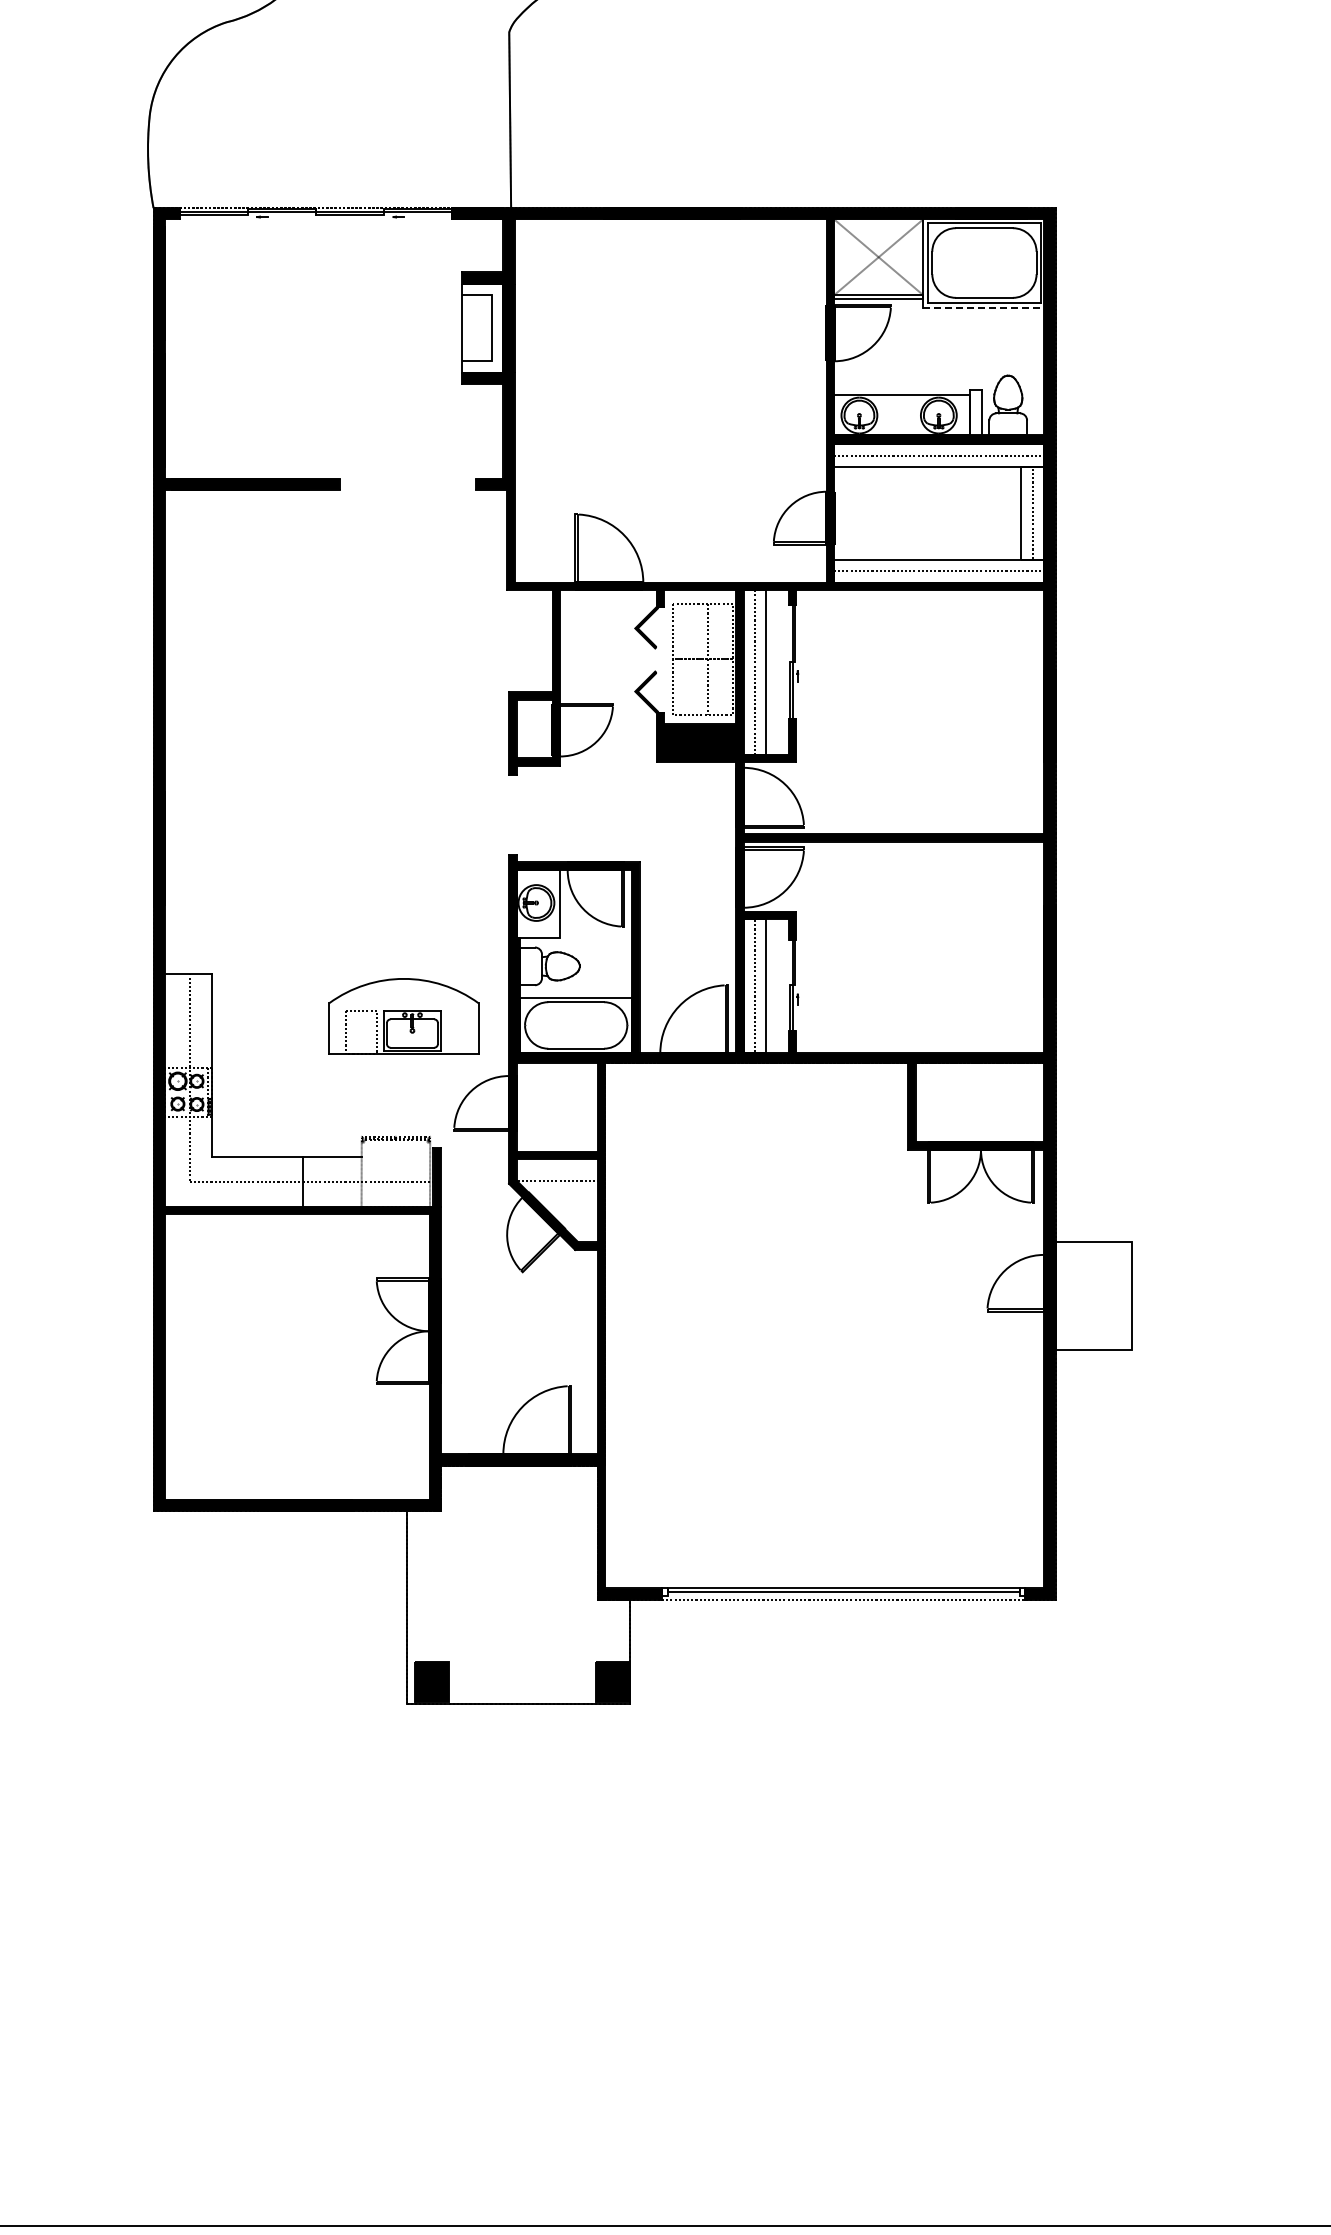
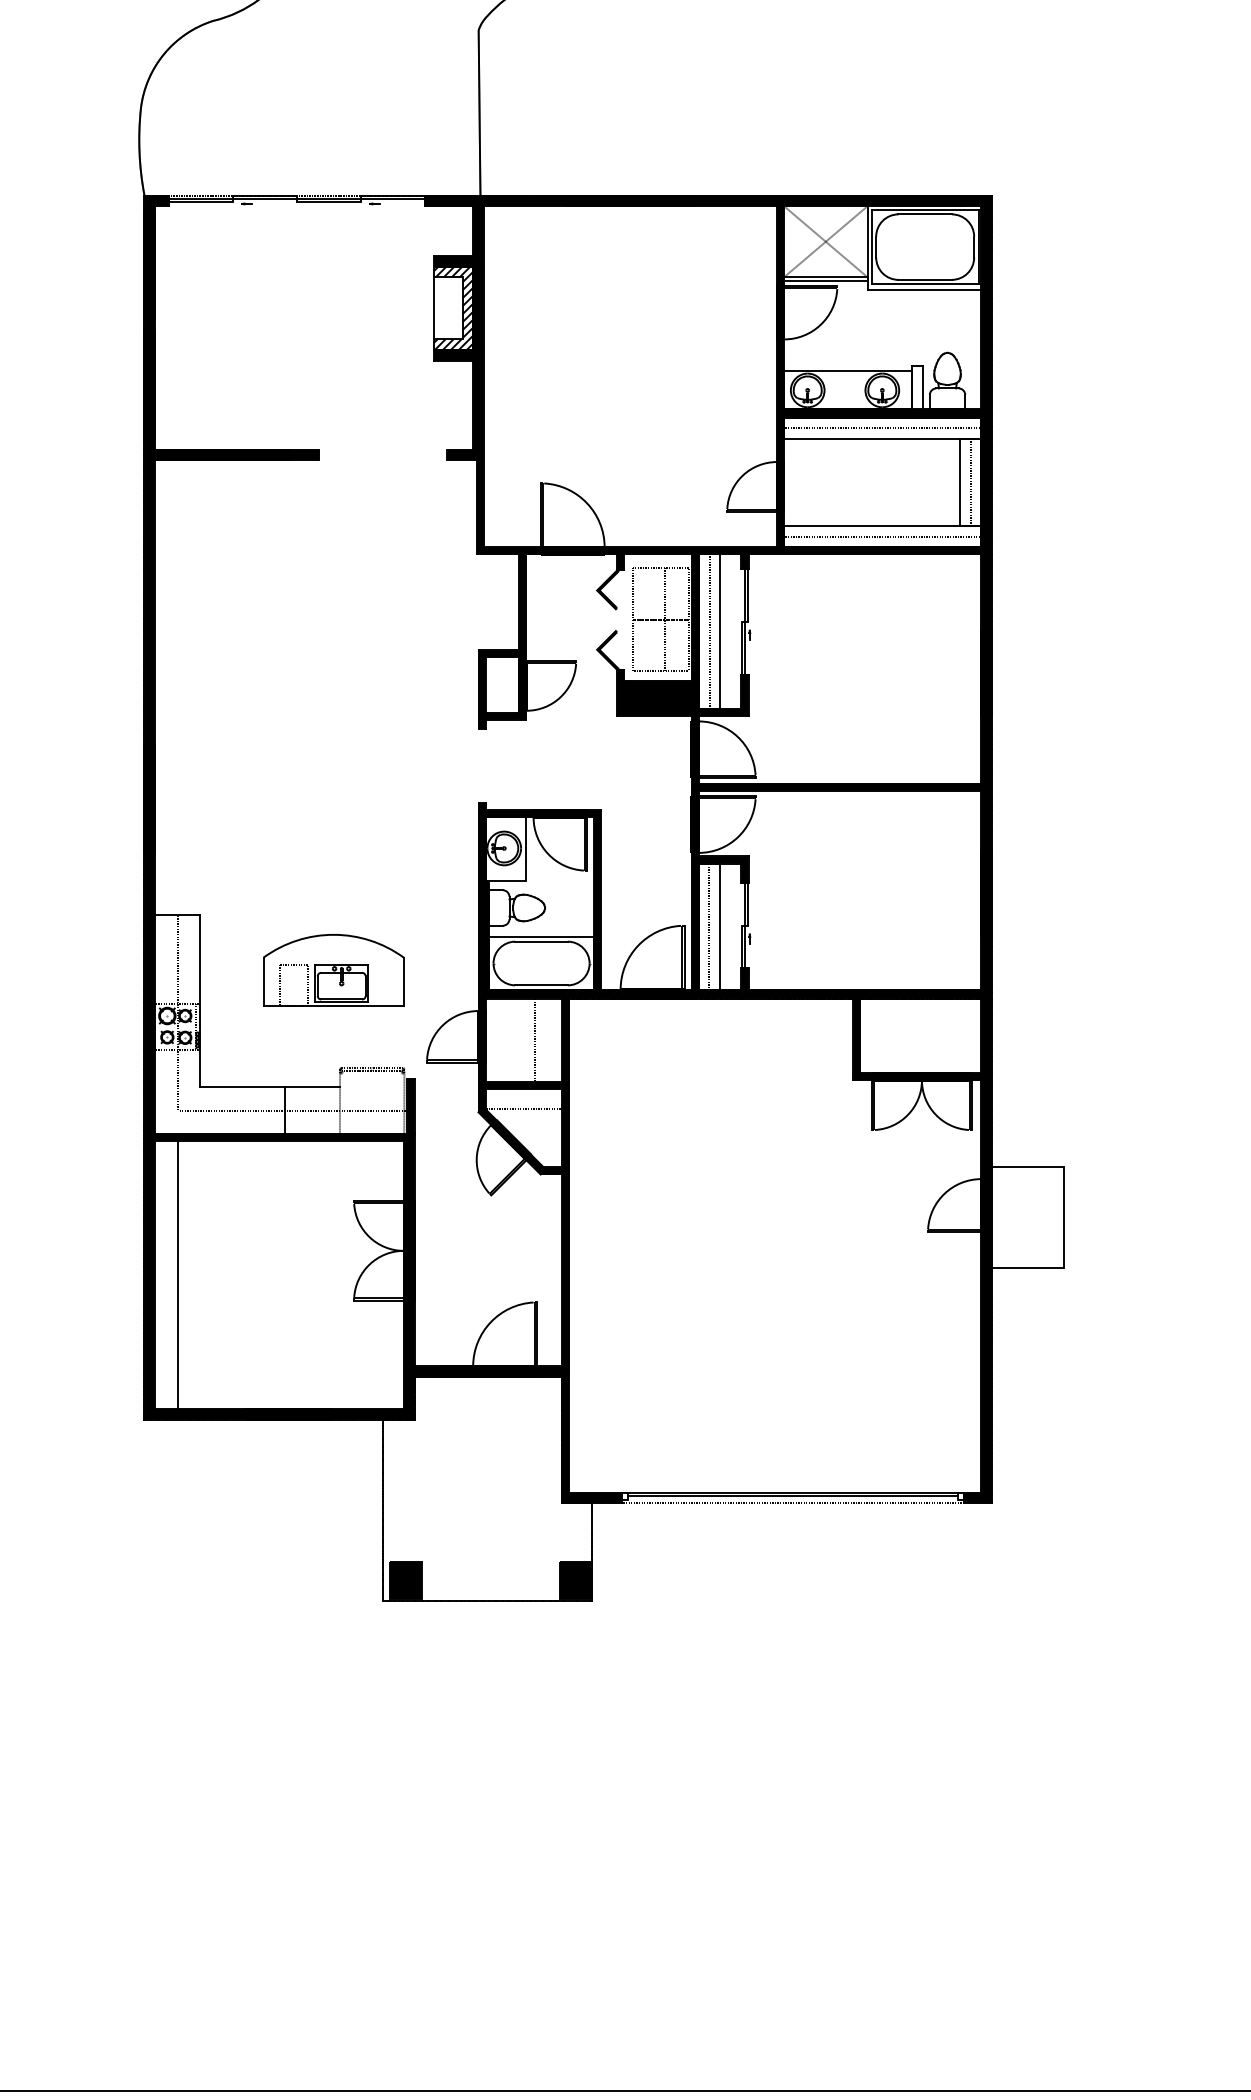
line: (983, 308) -> (924, 289), dashed -> solid
hatch: (482, 327) -> (453, 307), added
part: (403, 1016) -> (333, 970), moved
line: (569, 1106) -> (535, 1039), added
line: (189, 1356) -> (178, 1274), added

